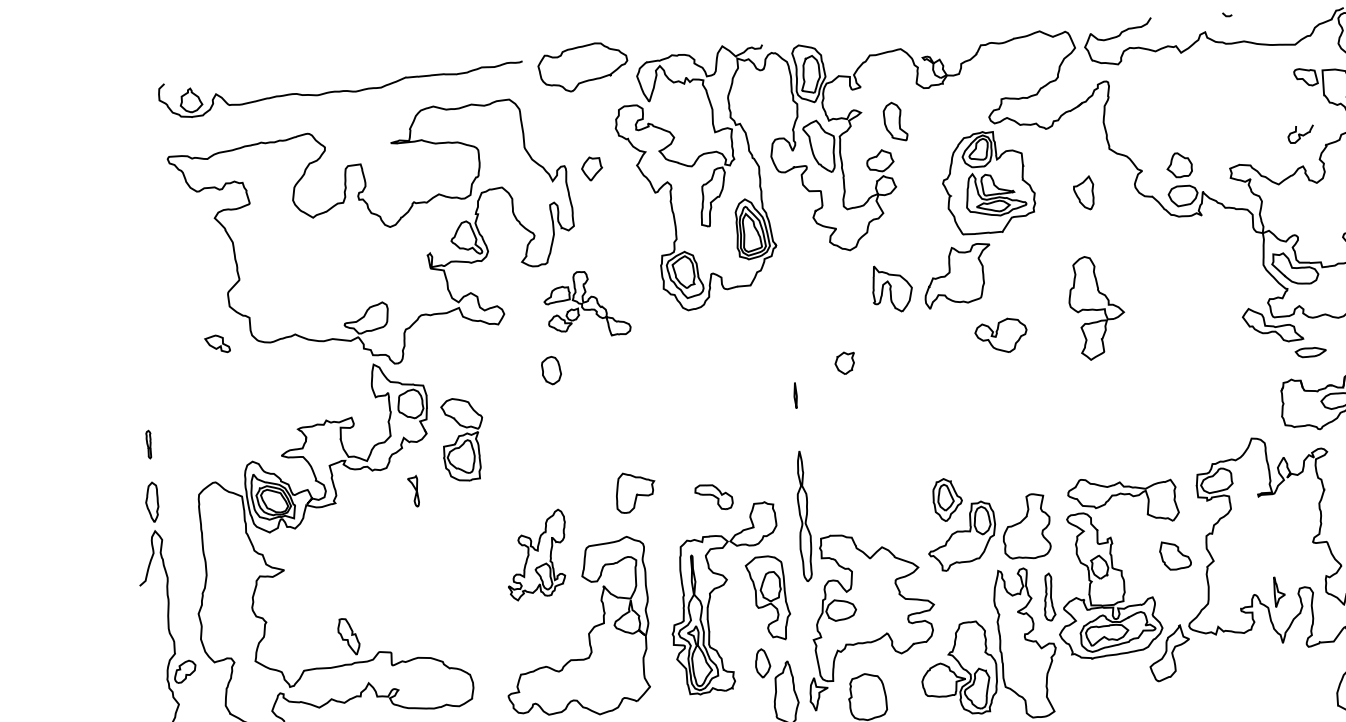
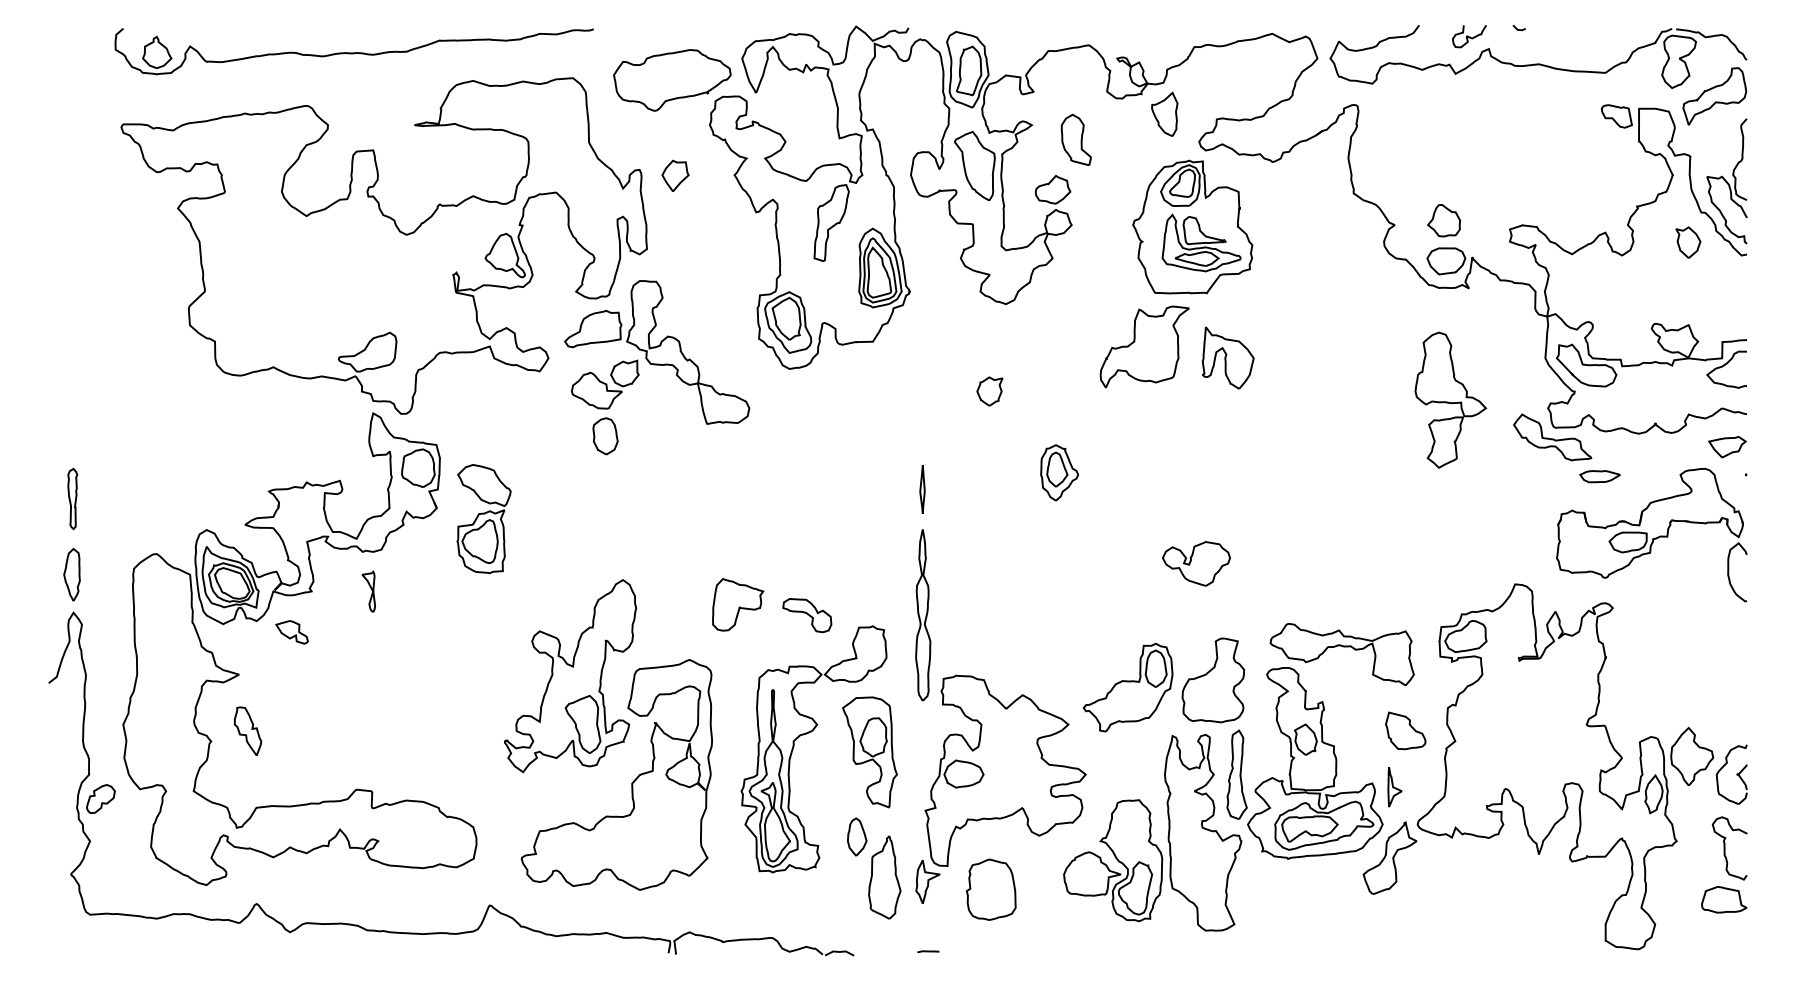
part: (583, 67) -> (672, 80), moved
curve: (1300, 134) -> (1469, 36), moved
part: (1083, 192) -> (1164, 113), moved
part: (891, 288) -> (1227, 357), moved
part: (587, 304) -> (657, 352), size x1.67
part: (1096, 307) -> (1450, 399), moved
part: (1001, 335) -> (1196, 563), moved
part: (217, 344) -> (291, 632), moved
part: (844, 363) -> (989, 391), moved
part: (795, 395) -> (922, 489), size x1.43
part: (148, 444) -> (72, 498), size x1.67
part: (413, 491) -> (368, 591), moved
part: (635, 492) -> (738, 604), moved
part: (947, 499) -> (1059, 472), moved
part: (804, 516) -> (923, 615), moved
part: (536, 555) -> (570, 676), size x1.67
part: (1279, 592) -> (1394, 787), moved
part: (1048, 597) -> (1236, 774), size x1.43
part: (349, 636) -> (248, 730), moved

